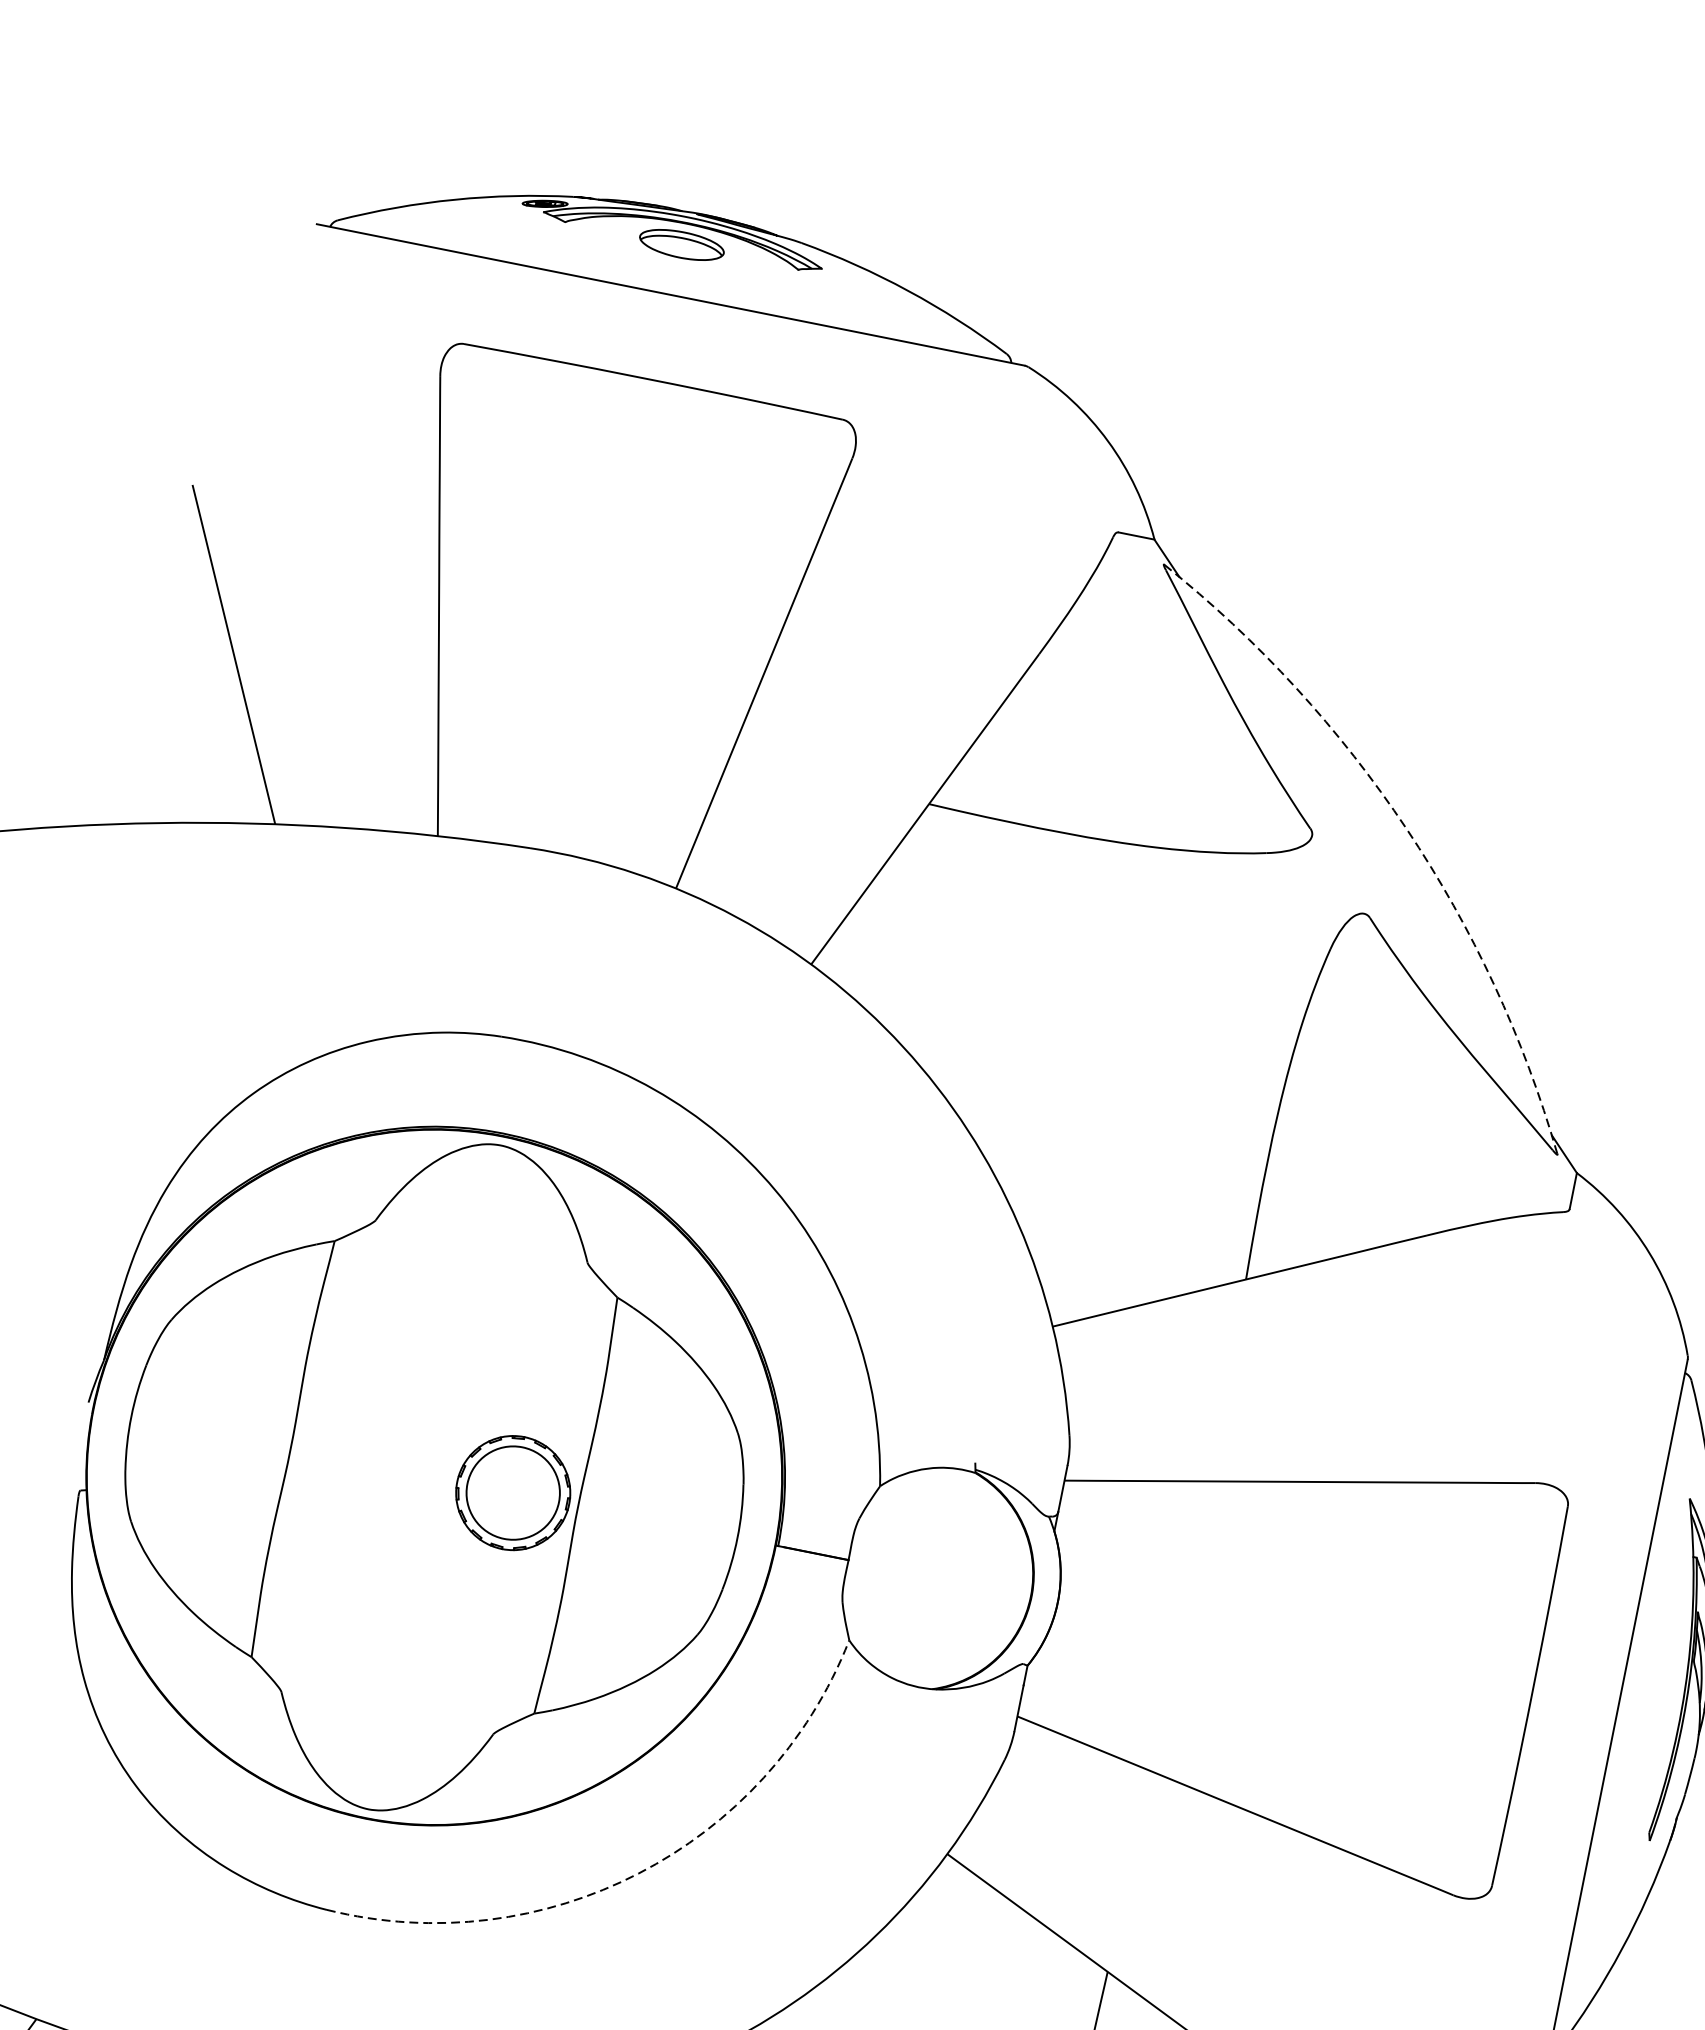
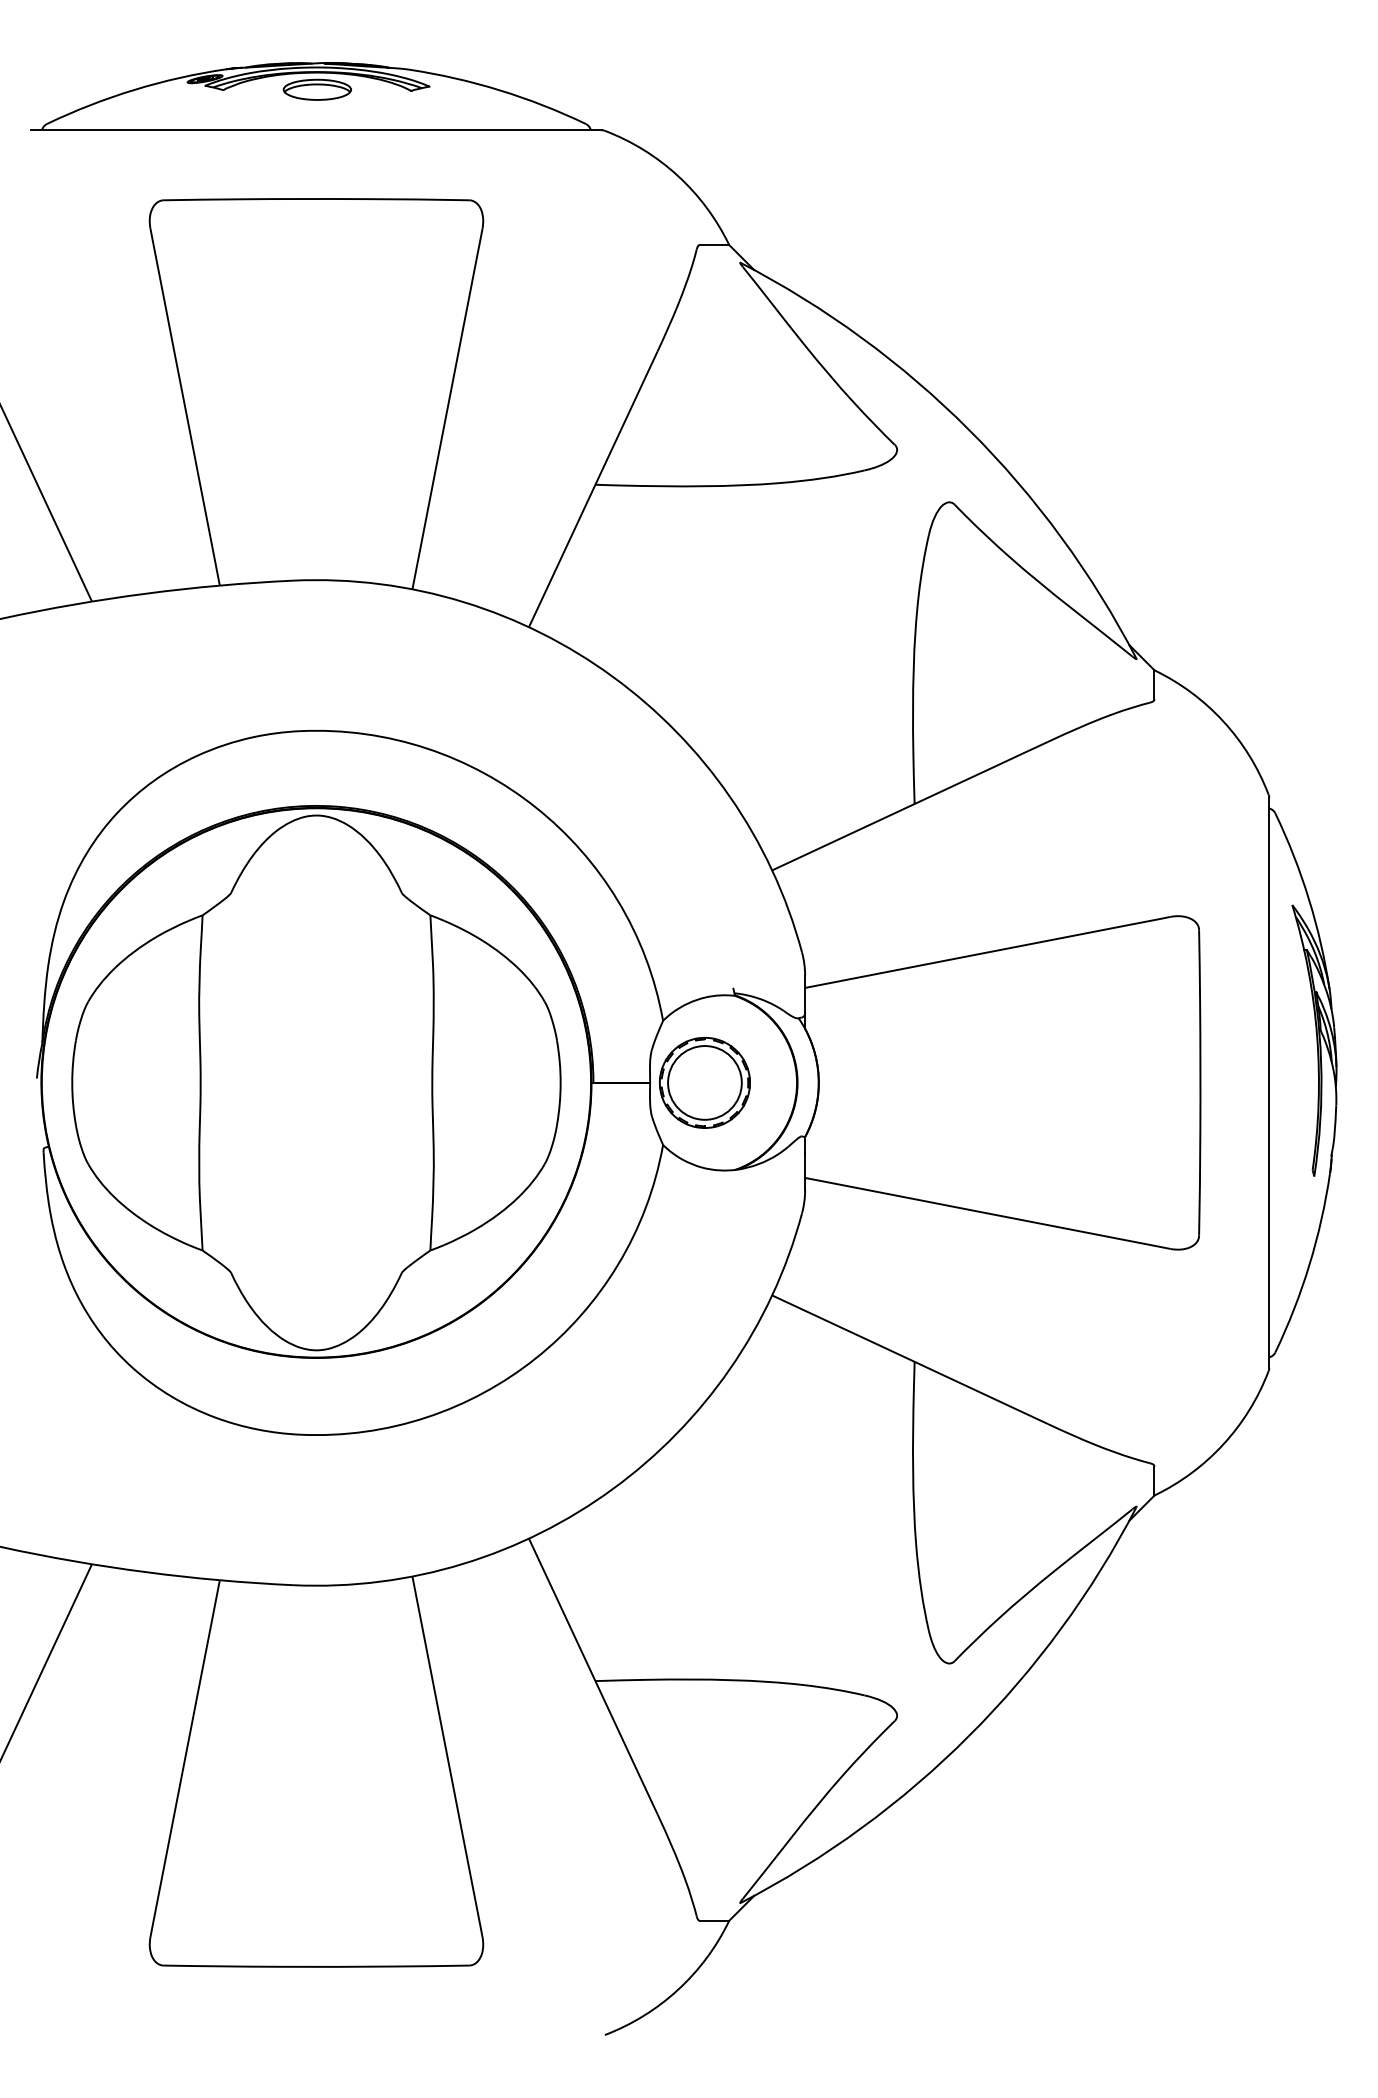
arc: (1406, 829) -> (969, 430), dashed -> solid
part: (512, 1492) -> (704, 1082), moved
arc: (639, 1873) -> (536, 1358), dashed -> solid

